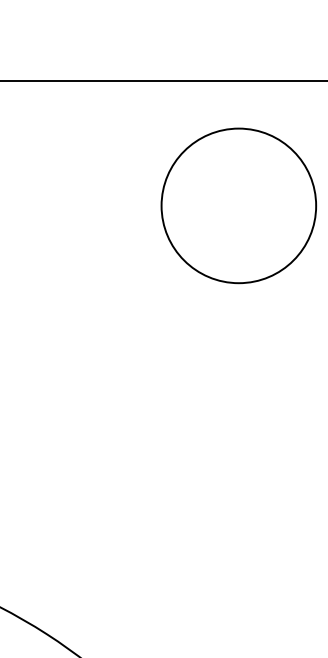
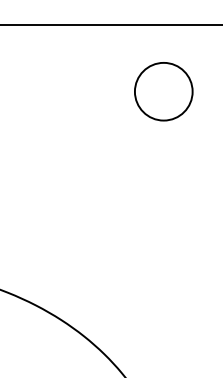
circle: (238, 205) -> (163, 91), size x0.7

